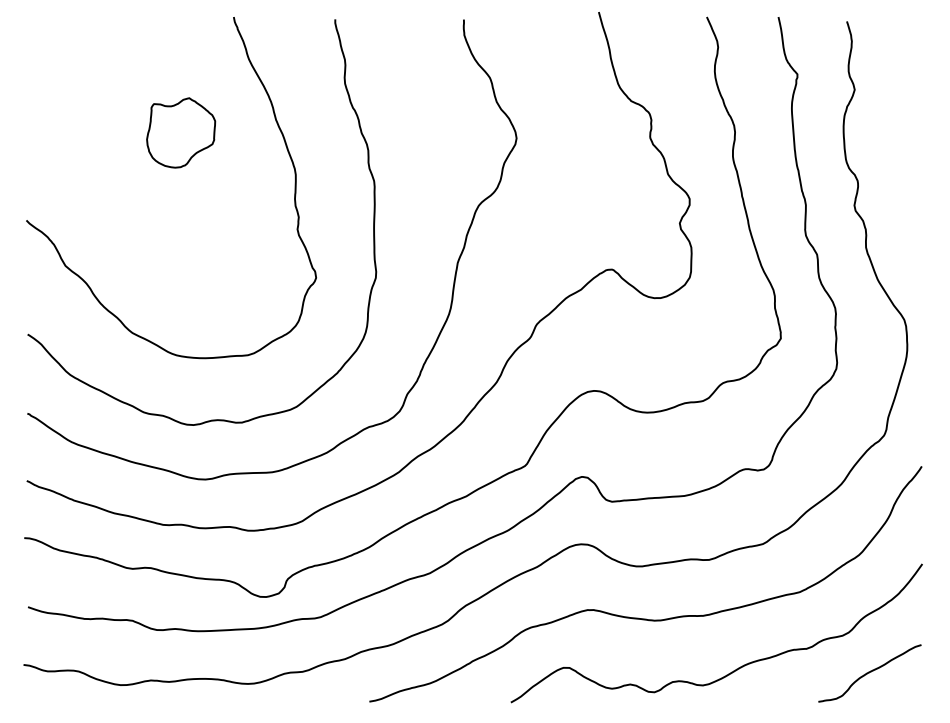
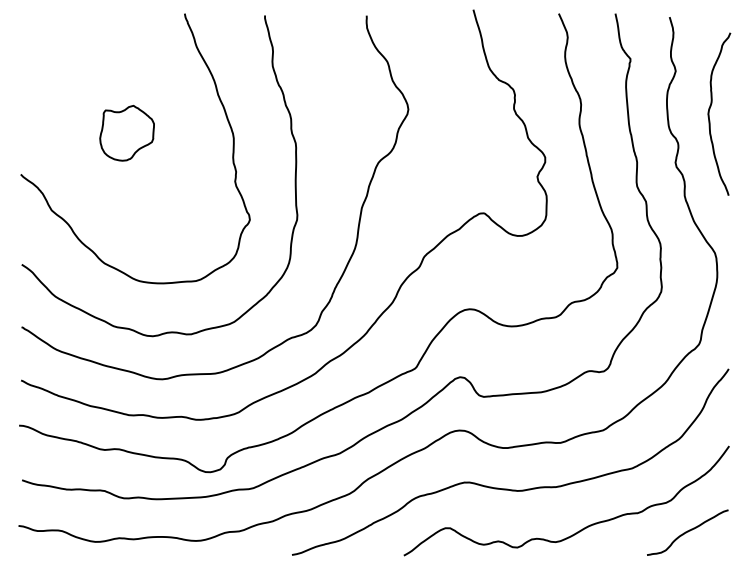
part: (180, 133) -> (126, 133), moved
curve: (898, 138) -> (710, 109), added

